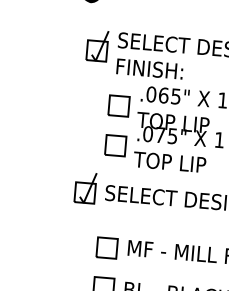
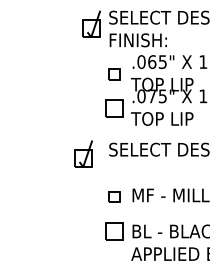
part: (118, 106) -> (114, 74), size x0.6
part: (85, 187) -> (83, 153), moved
part: (107, 248) -> (114, 197), size x0.6

